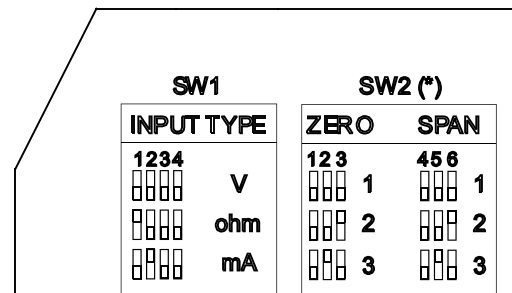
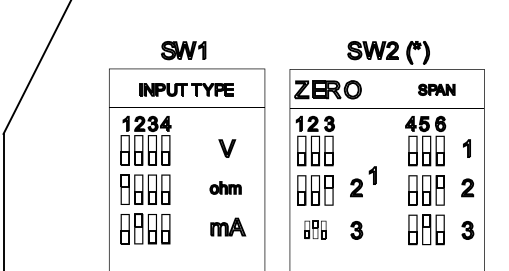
part: (198, 124) -> (186, 89), size x0.7
part: (448, 124) -> (436, 89), size x0.6
part: (367, 183) -> (372, 175), moved
part: (237, 222) -> (225, 187), size x0.7
part: (327, 264) -> (315, 229), size x0.6

